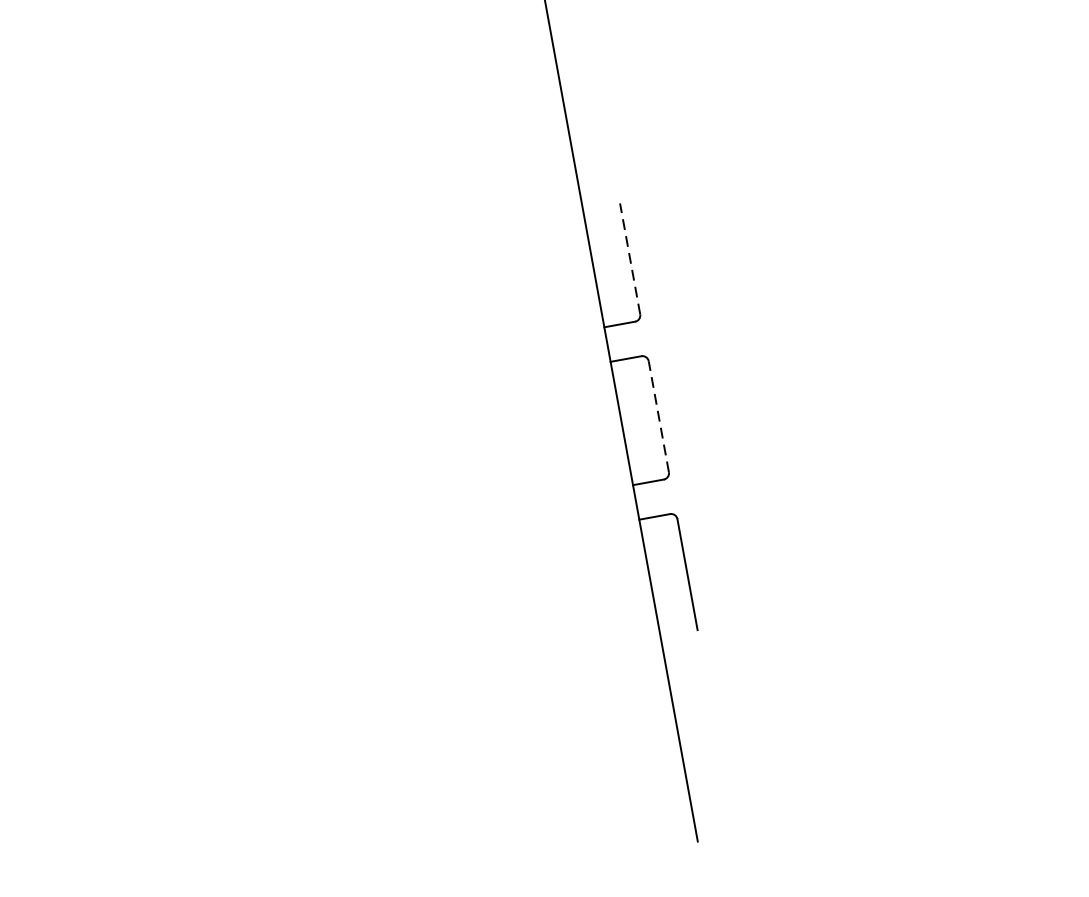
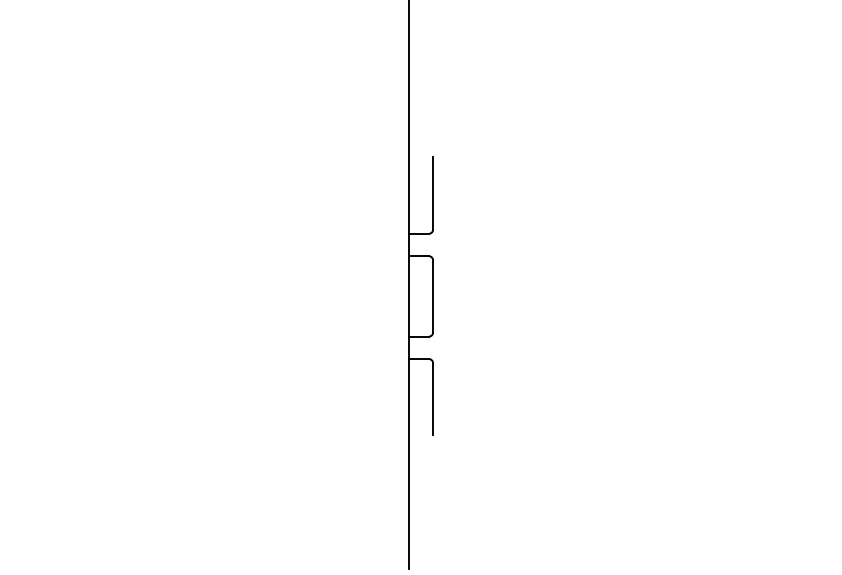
line: (630, 258) -> (433, 193), dashed -> solid
line: (659, 415) -> (433, 295), dashed -> solid

